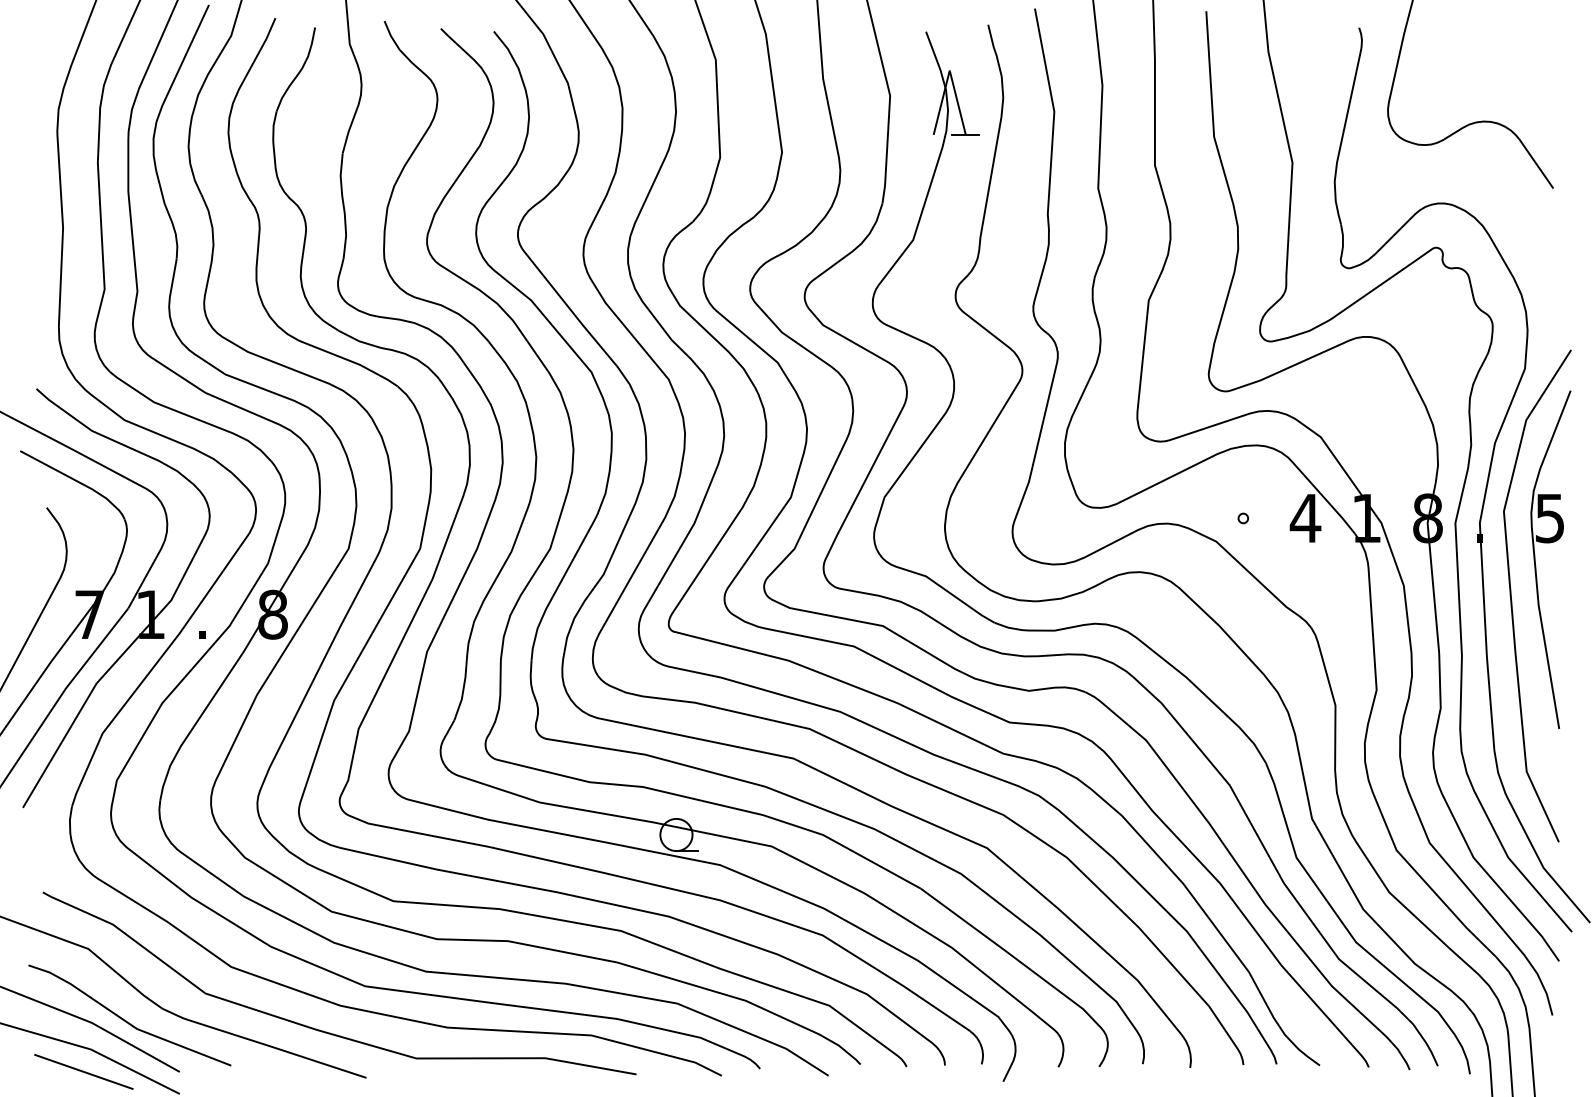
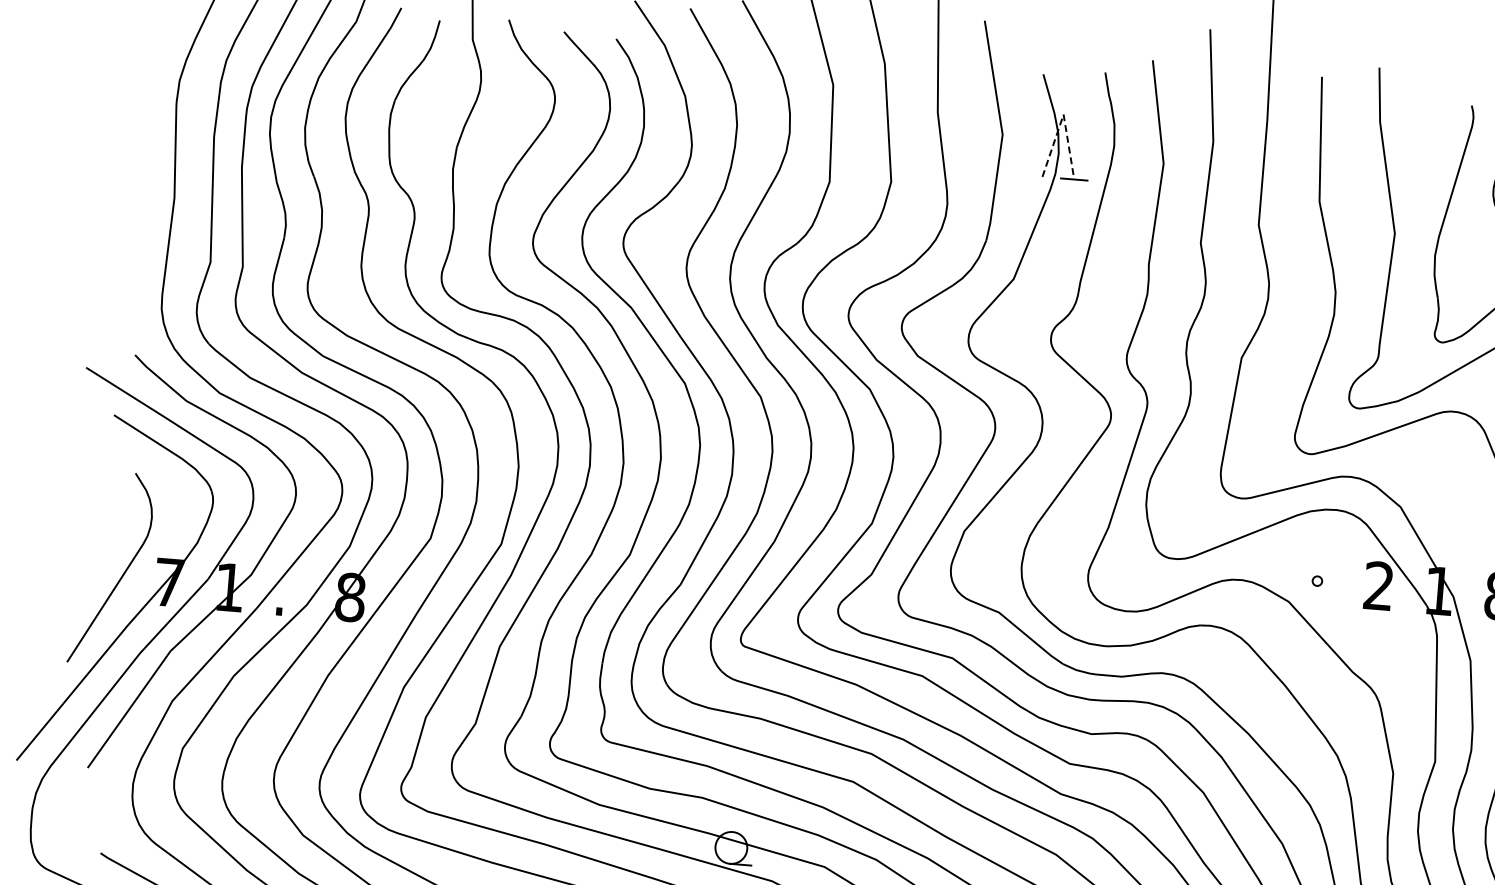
line: (949, 70) -> (1063, 114), solid -> dashed
text: (1305, 517) -> (1378, 585), 4 -> 2

